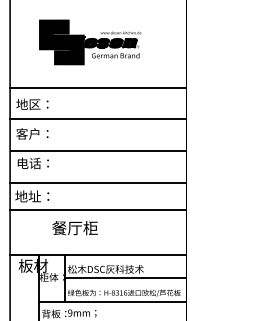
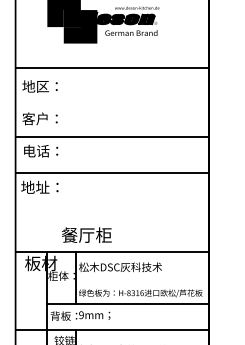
line: (98, 119) -> (112, 103), removed
line: (98, 210) -> (112, 202), removed
text: (74, 228) -> (86, 235), moved
line: (125, 277) -> (142, 276), removed

